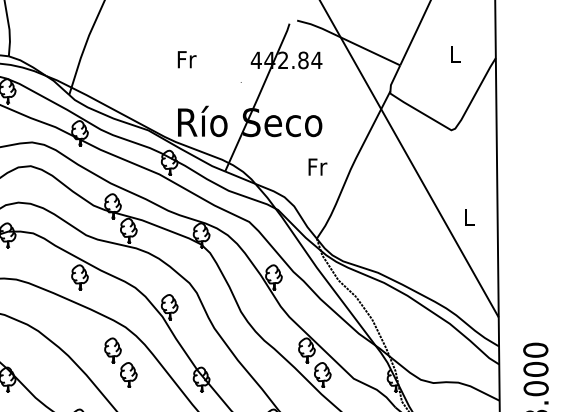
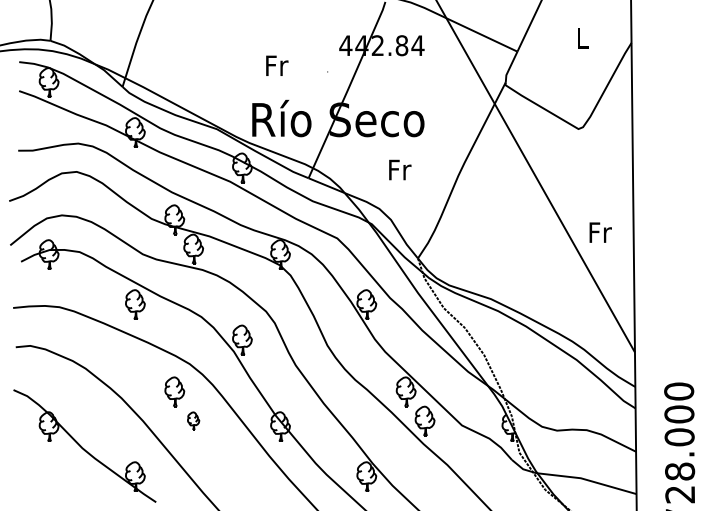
text: (187, 59) -> (277, 65), moved
text: (318, 166) -> (400, 169), moved
text: (469, 216) -> (600, 232), L -> Fr
part: (128, 374) -> (193, 420), size x0.6

